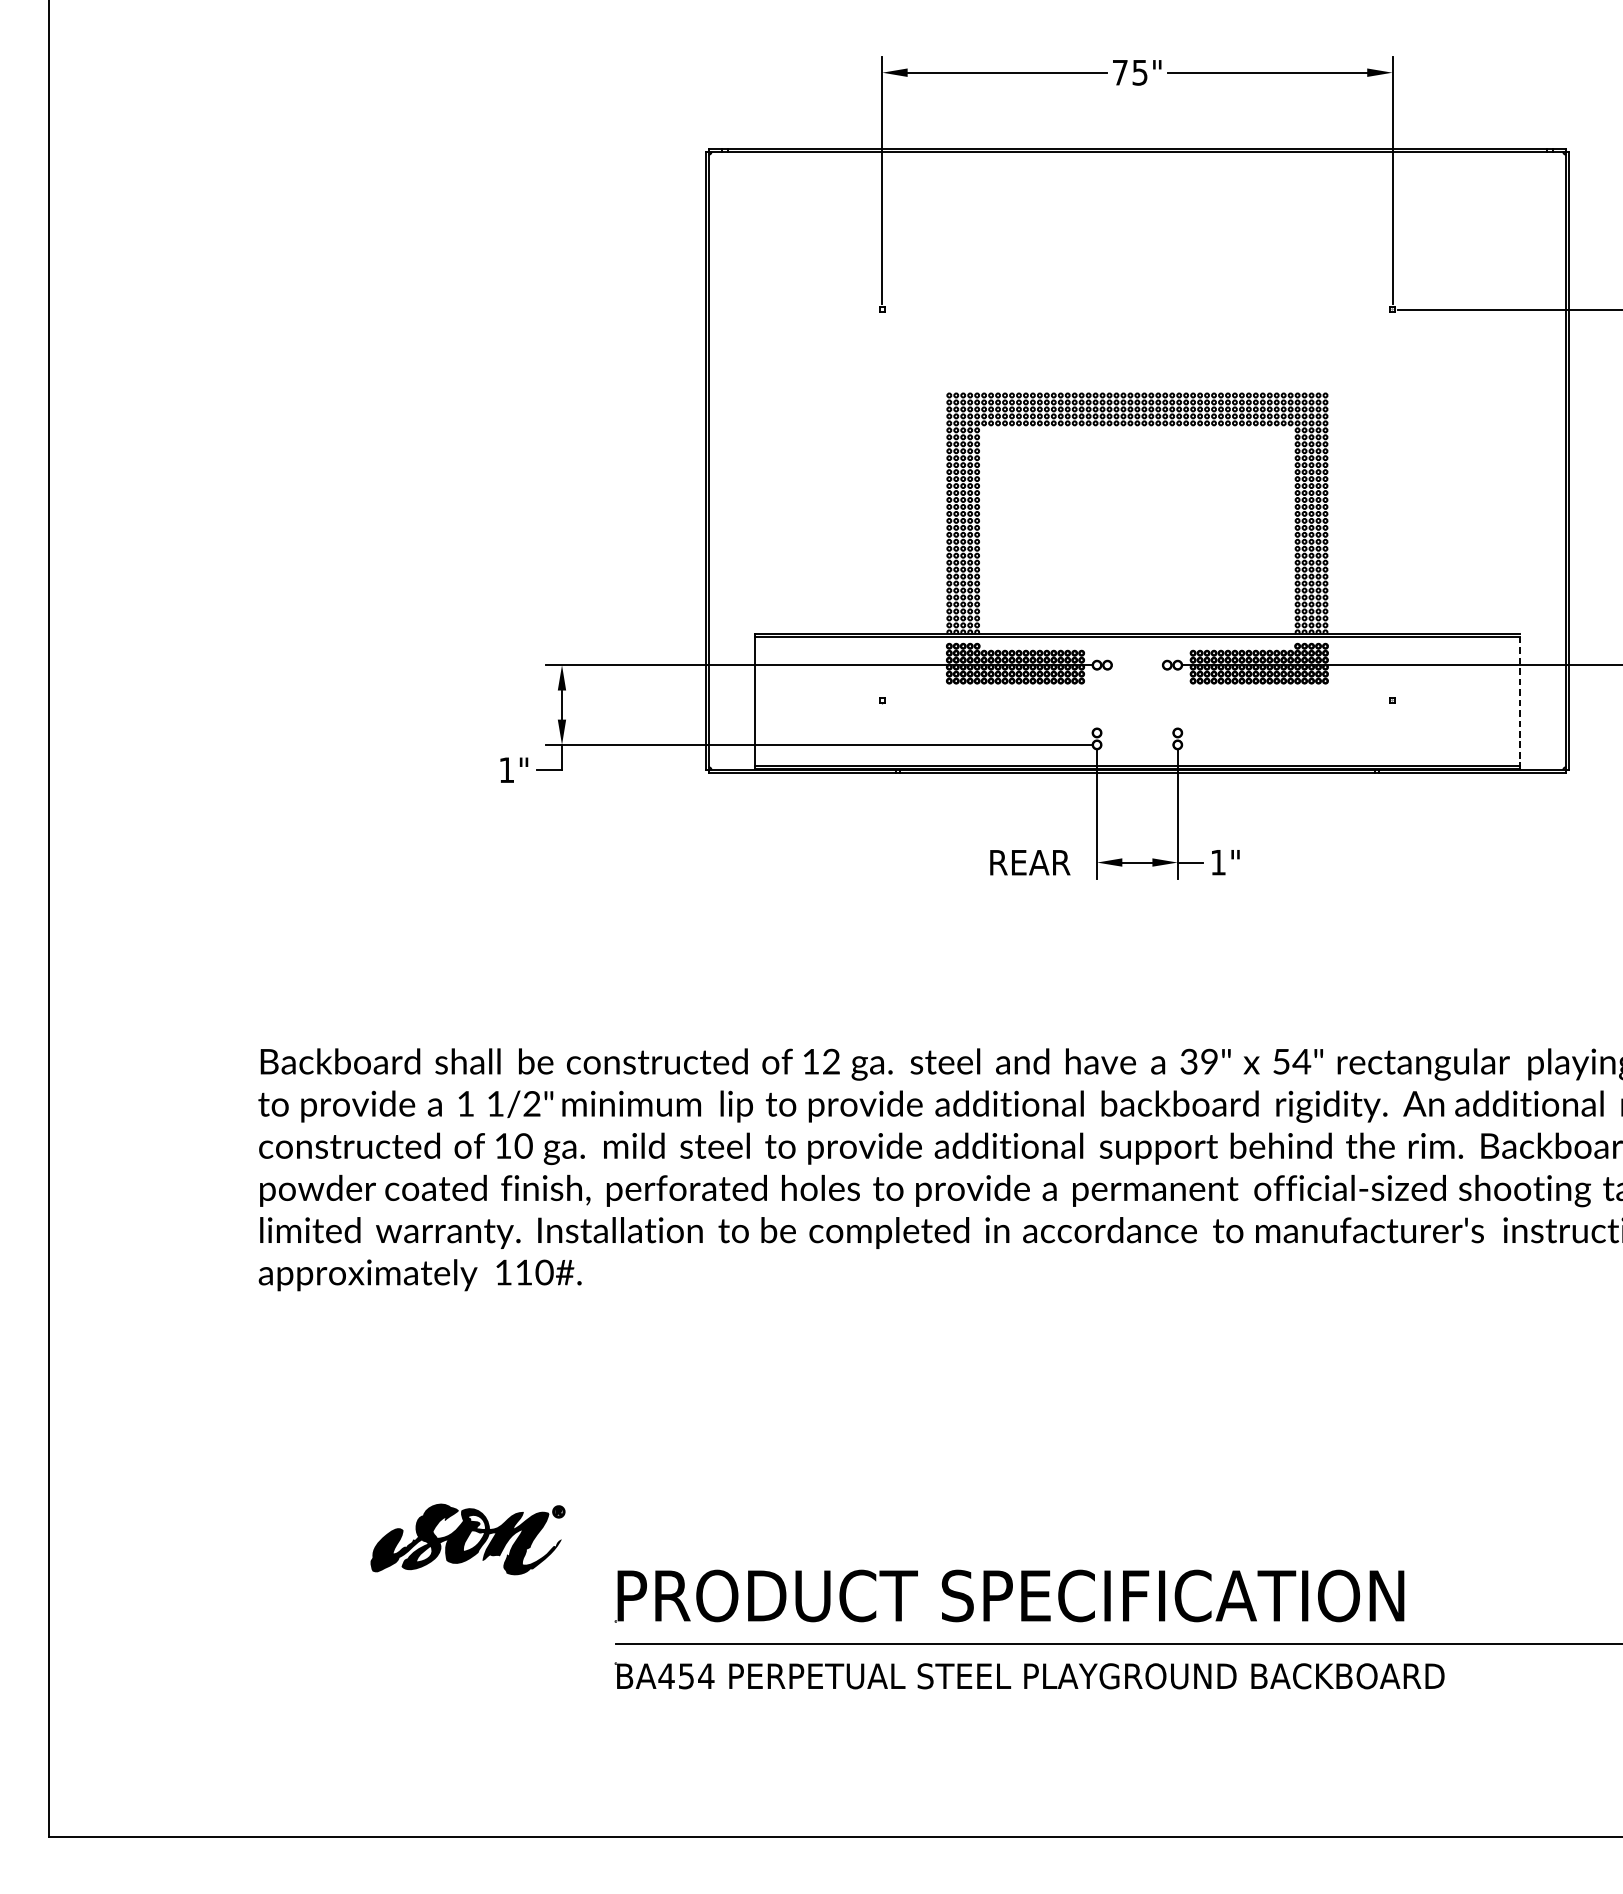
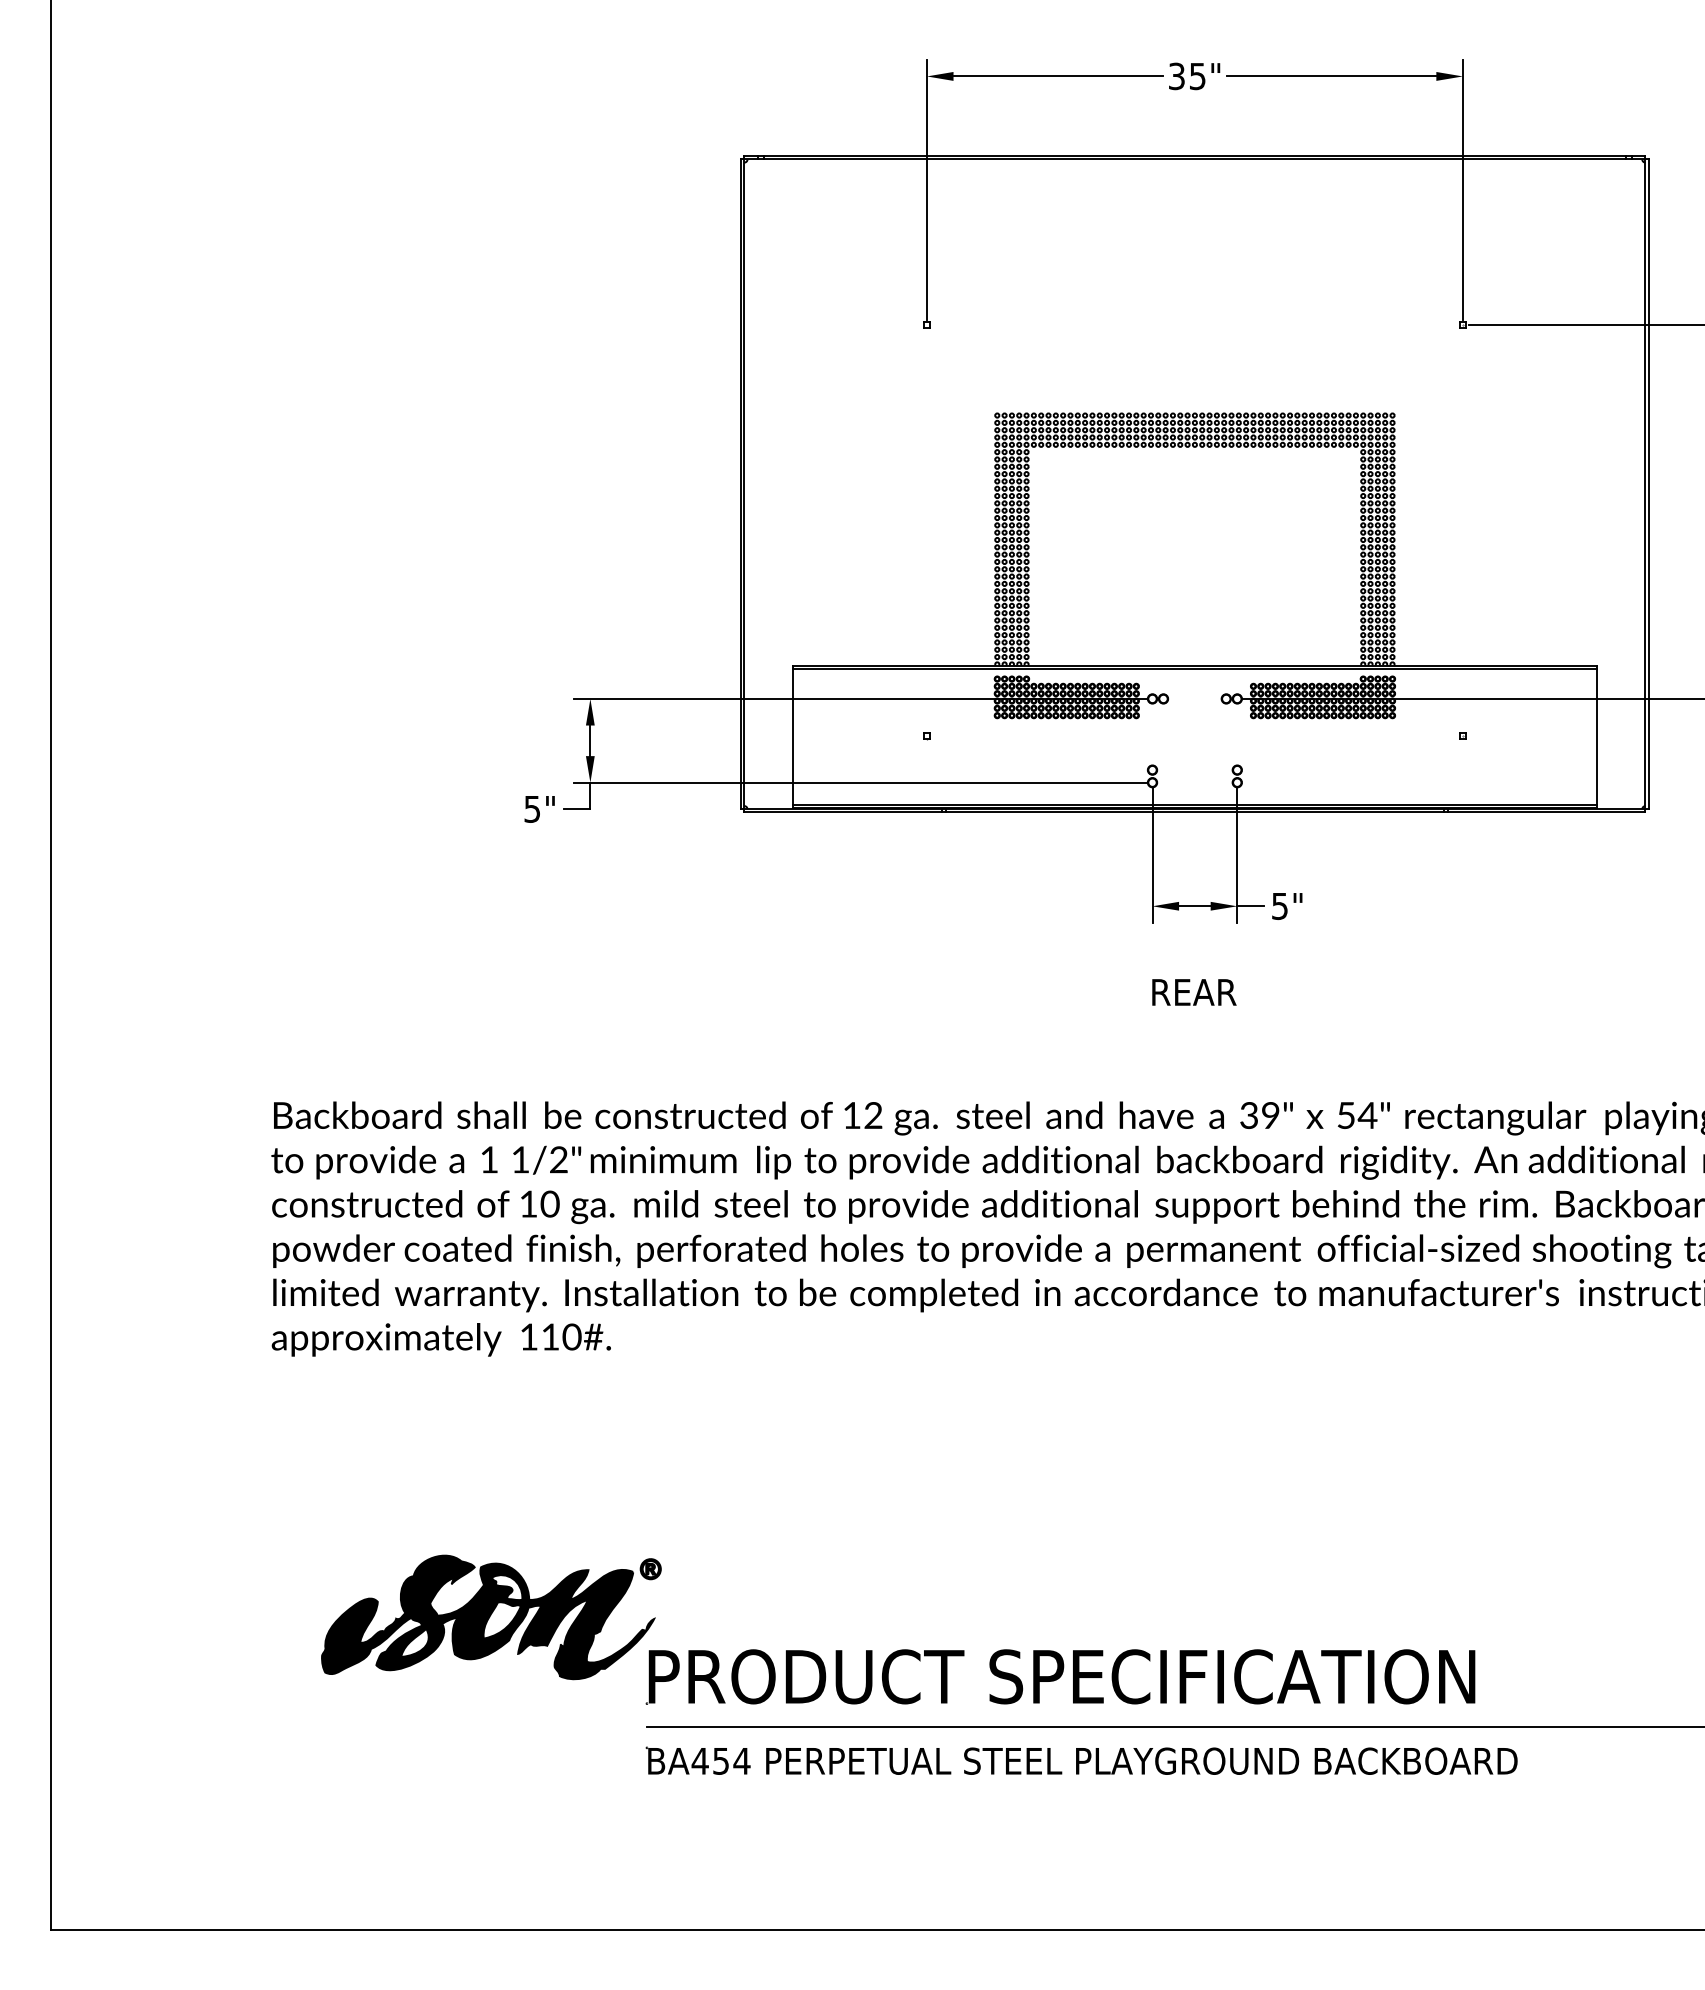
text: (1119, 72) -> (1176, 76), 75" -> 35"
line: (1519, 700) -> (1596, 736), dashed -> solid
text: (505, 770) -> (531, 809), 1" -> 5"
text: (1030, 862) -> (1194, 992), moved
text: (1217, 862) -> (1279, 906), 1" -> 5"
part: (467, 1539) -> (491, 1617), size x1.67

